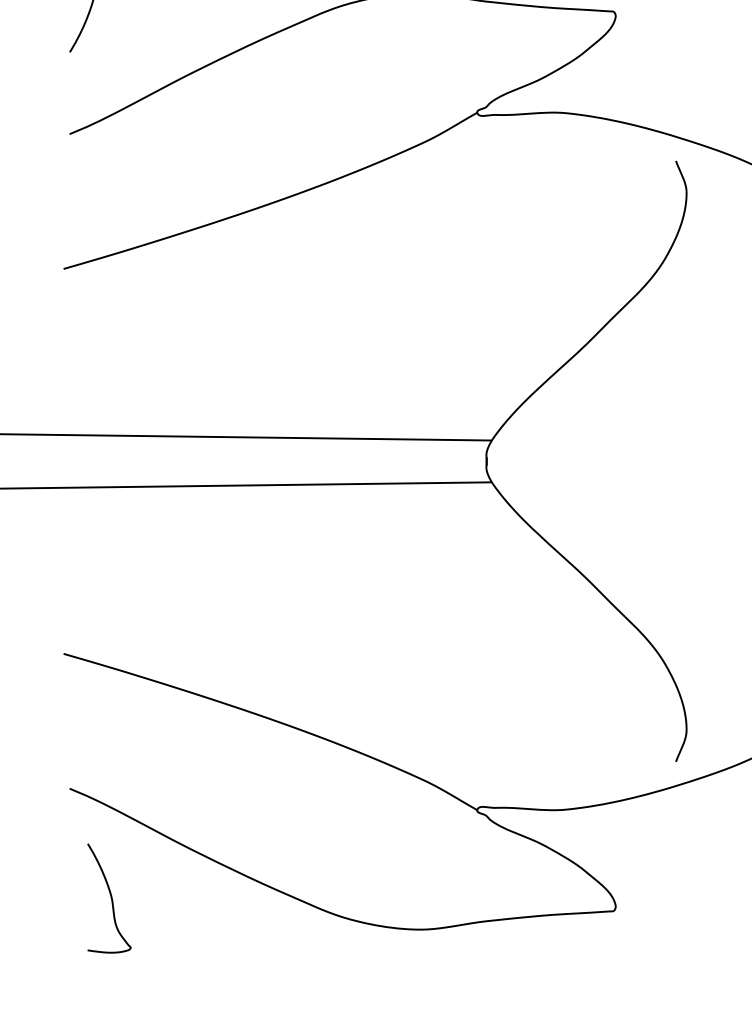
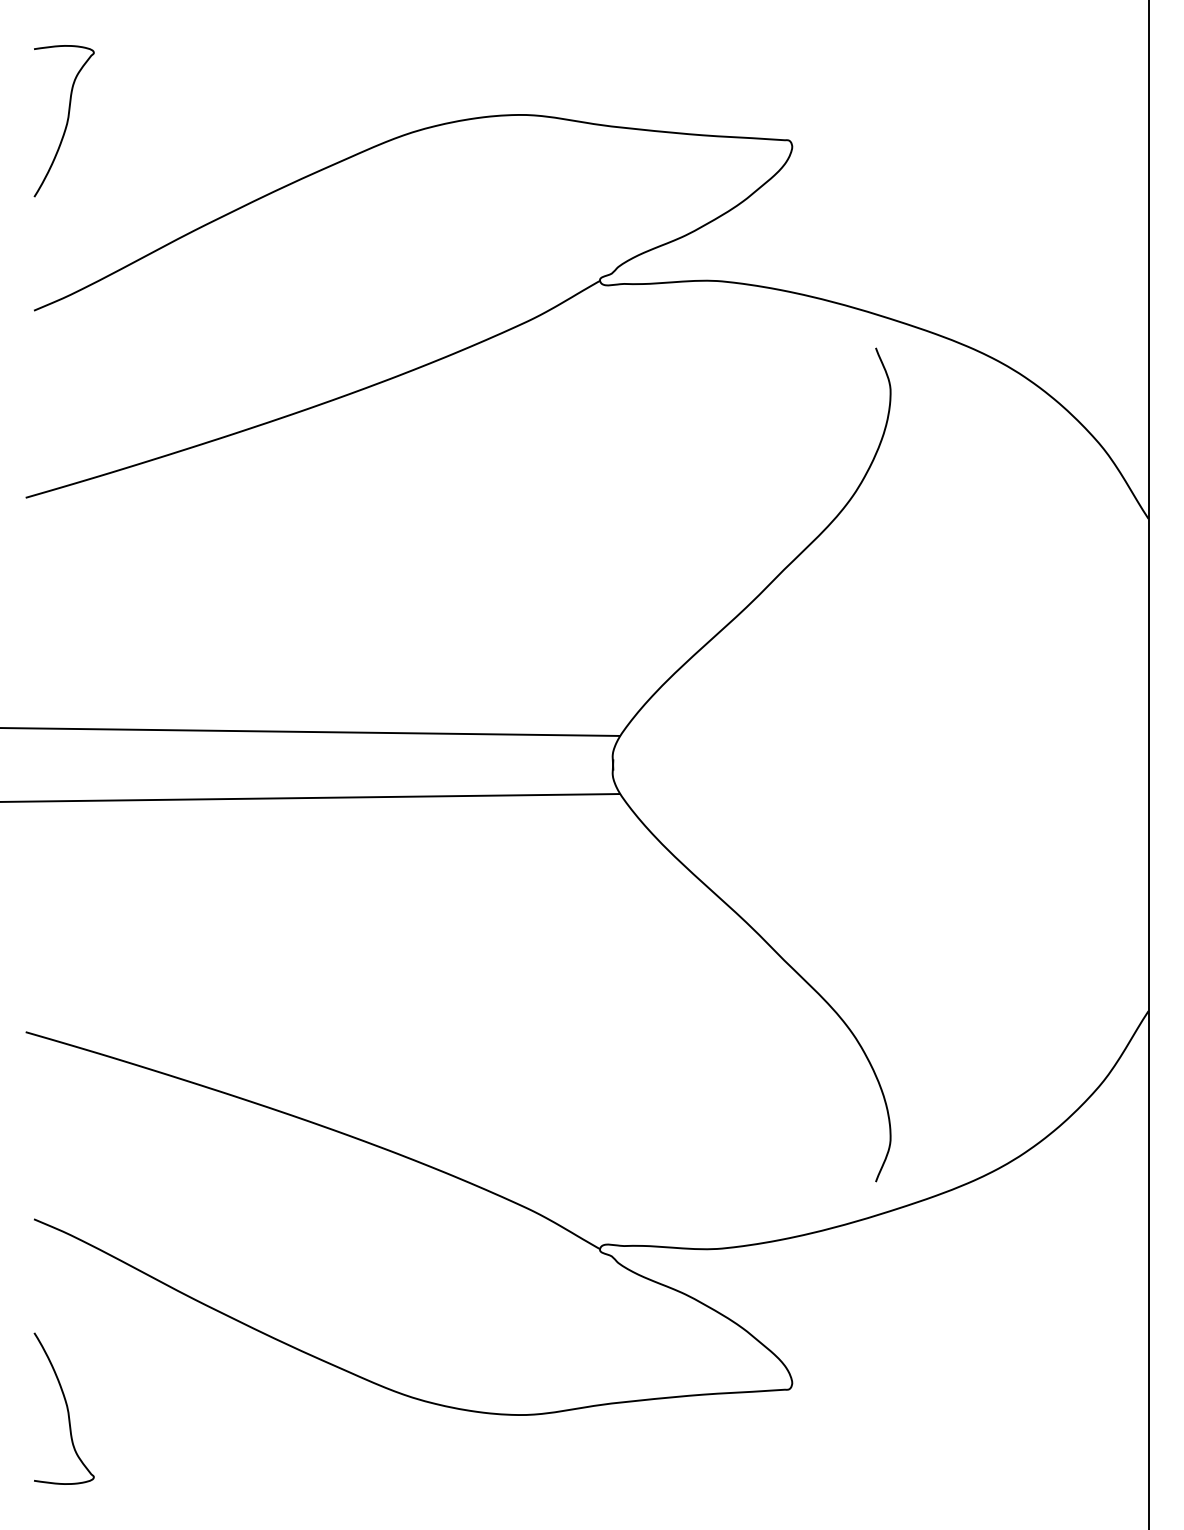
curve: (110, 898) -> (66, 1408), moved

